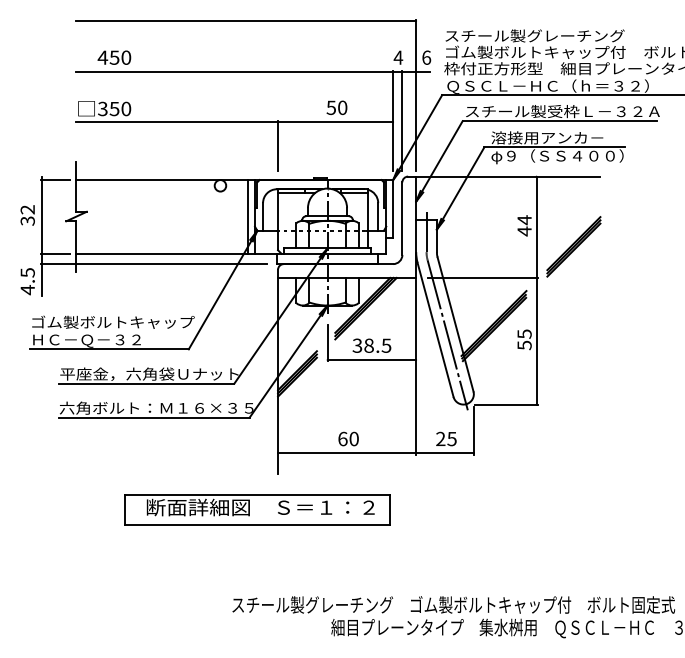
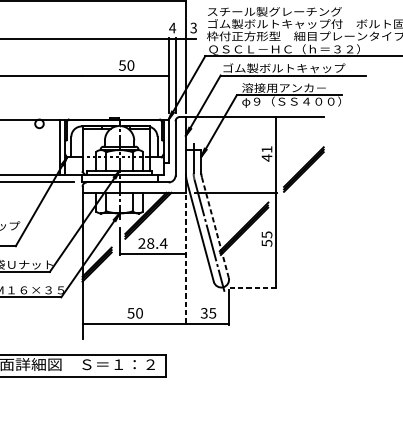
text: (426, 57) -> (193, 27), 6 -> 3
text: (562, 111) -> (295, 68), スチール製受枠Ｌ－３２Ａ -> ゴム製ボルトキャップ
line: (278, 145) -> (82, 93), removed
text: (524, 220) -> (266, 149), 44 -> 41
line: (455, 325) -> (215, 228), solid -> dashed
text: (371, 345) -> (152, 243), 38.5 -> 28.4
line: (416, 368) -> (186, 260), solid -> dashed
line: (506, 404) -> (253, 287), solid -> dashed
text: (342, 438) -> (130, 312), 60 -> 50
text: (440, 439) -> (204, 313), 25 -> 35

